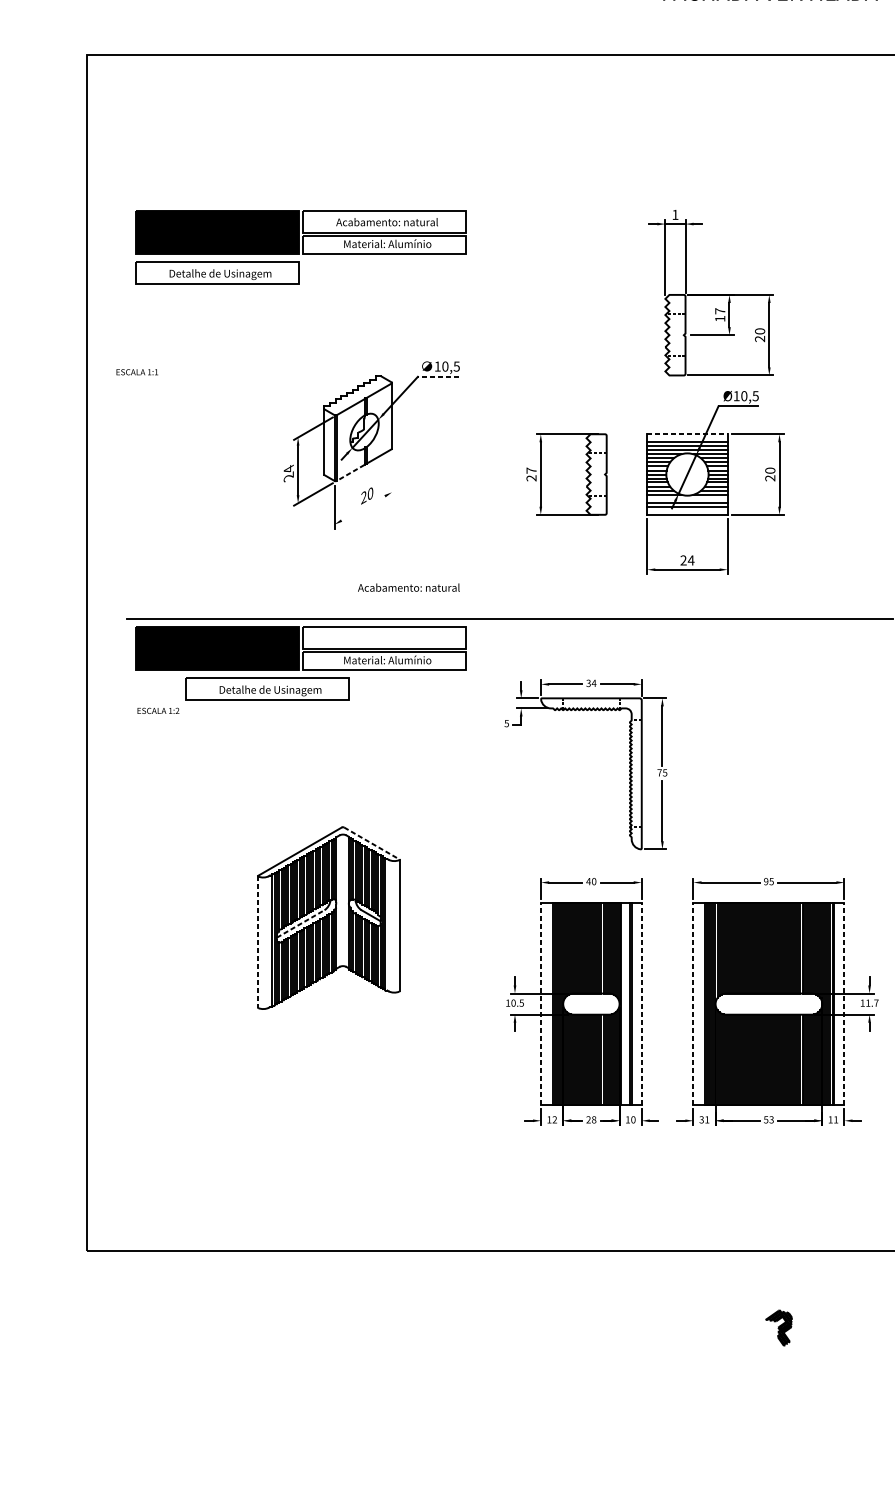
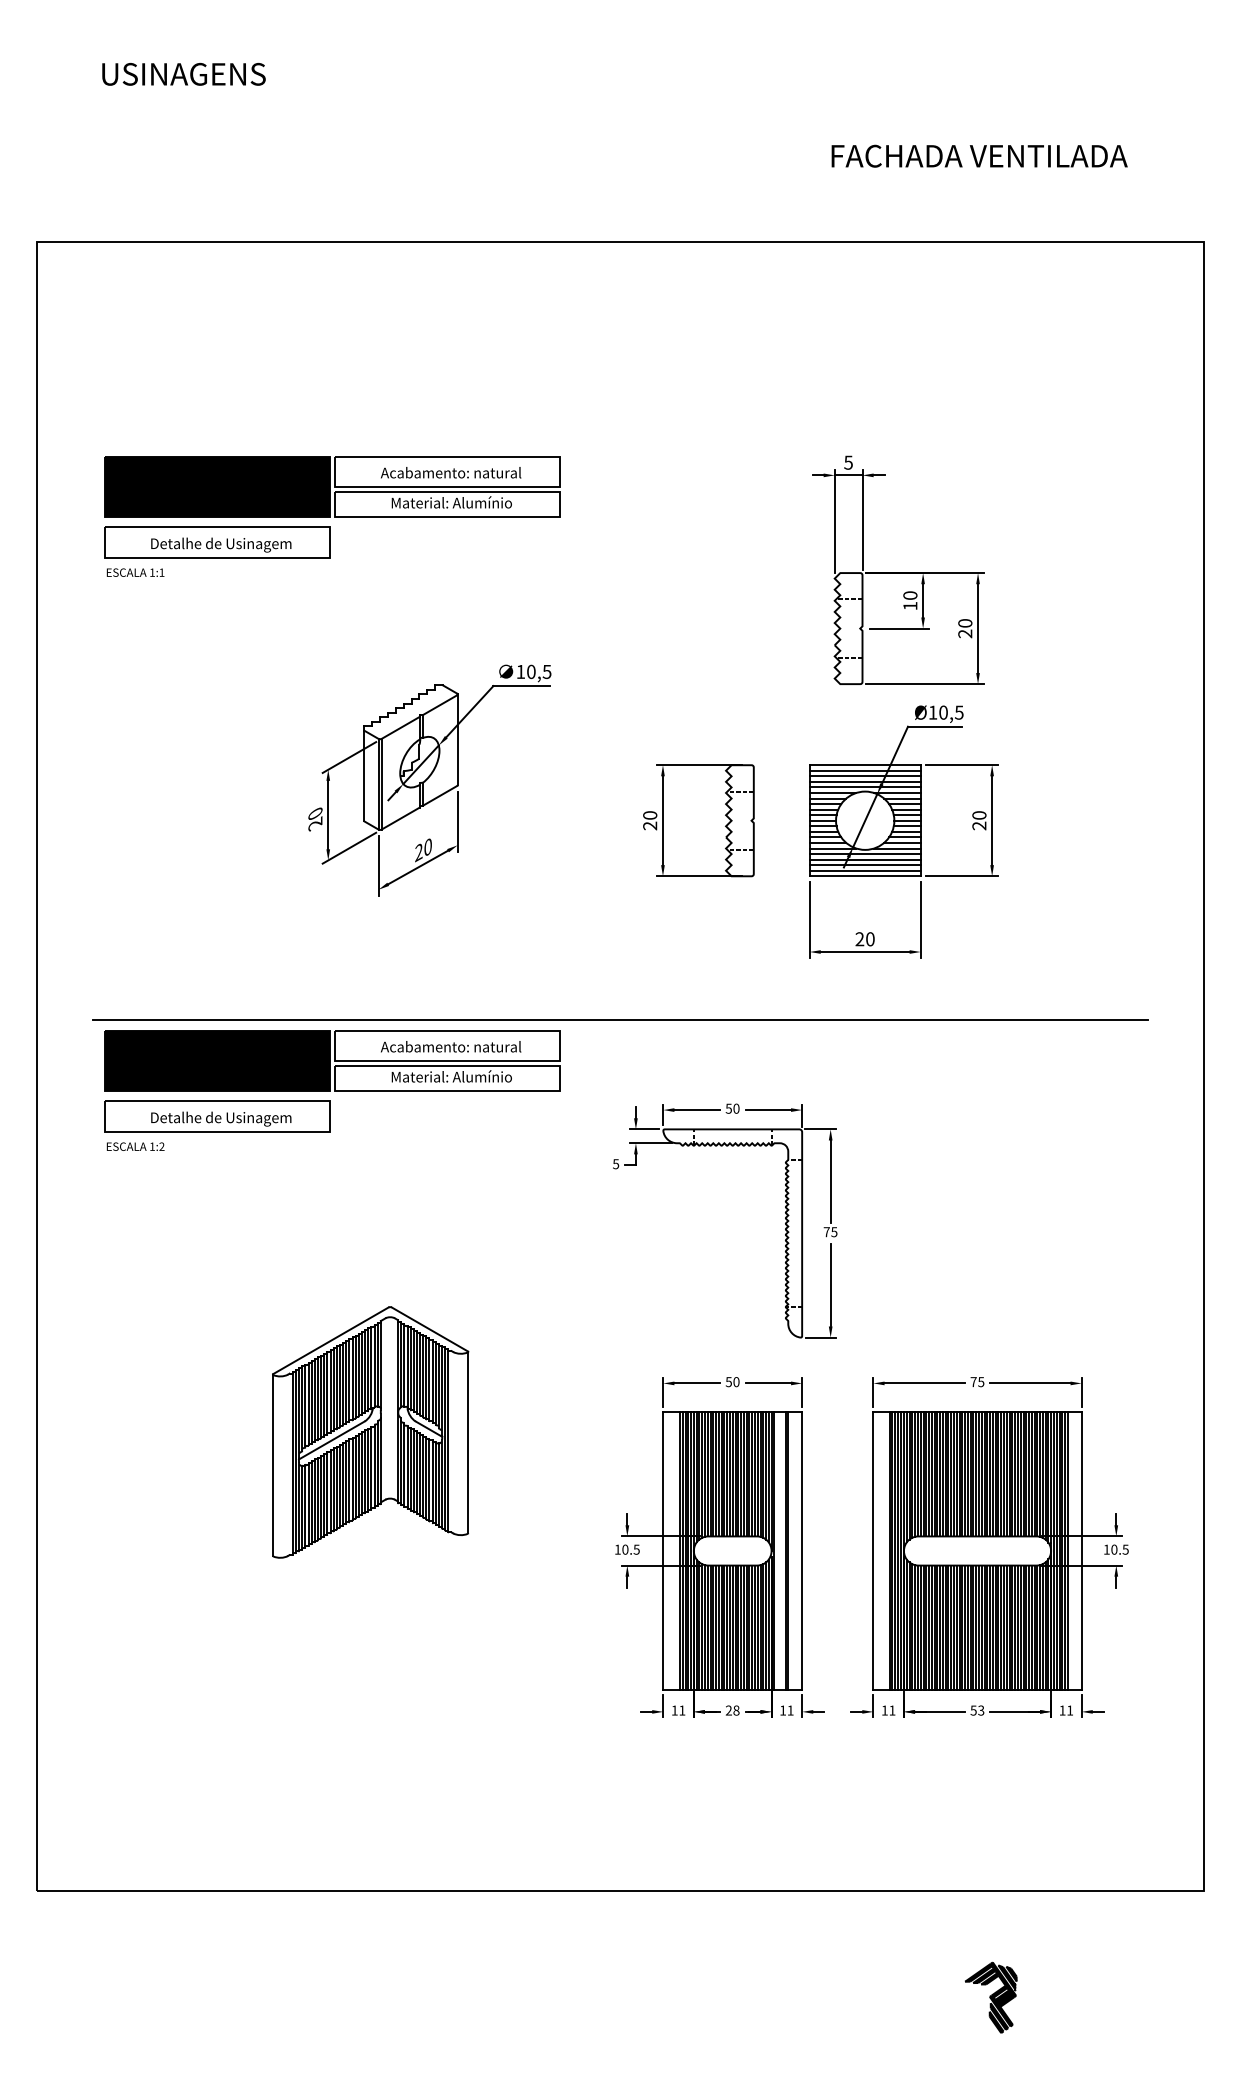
text: (675, 214) -> (848, 462), 1 -> 5
text: (720, 311) -> (910, 595), 17 -> 10
text: (137, 372) -> (135, 572), moved
line: (438, 377) -> (521, 686), dashed -> solid
line: (687, 434) -> (865, 765), dashed -> solid
line: (686, 438) -> (864, 770), added
text: (288, 469) -> (315, 813), 24 -> 20
text: (531, 470) -> (650, 815), 27 -> 20
line: (350, 472) -> (400, 818), dashed -> solid
line: (391, 475) -> (457, 821), added
line: (686, 499) -> (864, 854), added
line: (363, 508) -> (418, 867), added
line: (686, 510) -> (864, 870), added
text: (691, 560) -> (870, 939), 24 -> 20
text: (409, 587) -> (451, 1046), moved
text: (591, 683) -> (732, 1108), 34 -> 50
part: (267, 689) -> (217, 1116), moved
line: (371, 843) -> (429, 1329), dashed -> solid
text: (588, 881) -> (728, 1382), 40 -> 50
text: (766, 881) -> (973, 1382), 95 -> 75
line: (300, 923) -> (331, 1440), dashed -> solid
line: (257, 942) -> (272, 1465), dashed -> solid
text: (871, 1003) -> (1119, 1549), 11.7 -> 10.5
line: (541, 1004) -> (663, 1551), dashed -> solid
line: (642, 1004) -> (802, 1551), dashed -> solid
line: (693, 1004) -> (873, 1551), dashed -> solid
line: (844, 1004) -> (1081, 1551), dashed -> solid
text: (554, 1119) -> (682, 1710), 12 -> 11
text: (633, 1119) -> (790, 1710), 10 -> 11
text: (701, 1119) -> (884, 1710), 31 -> 11
part: (779, 1327) -> (991, 1997), size x1.43

